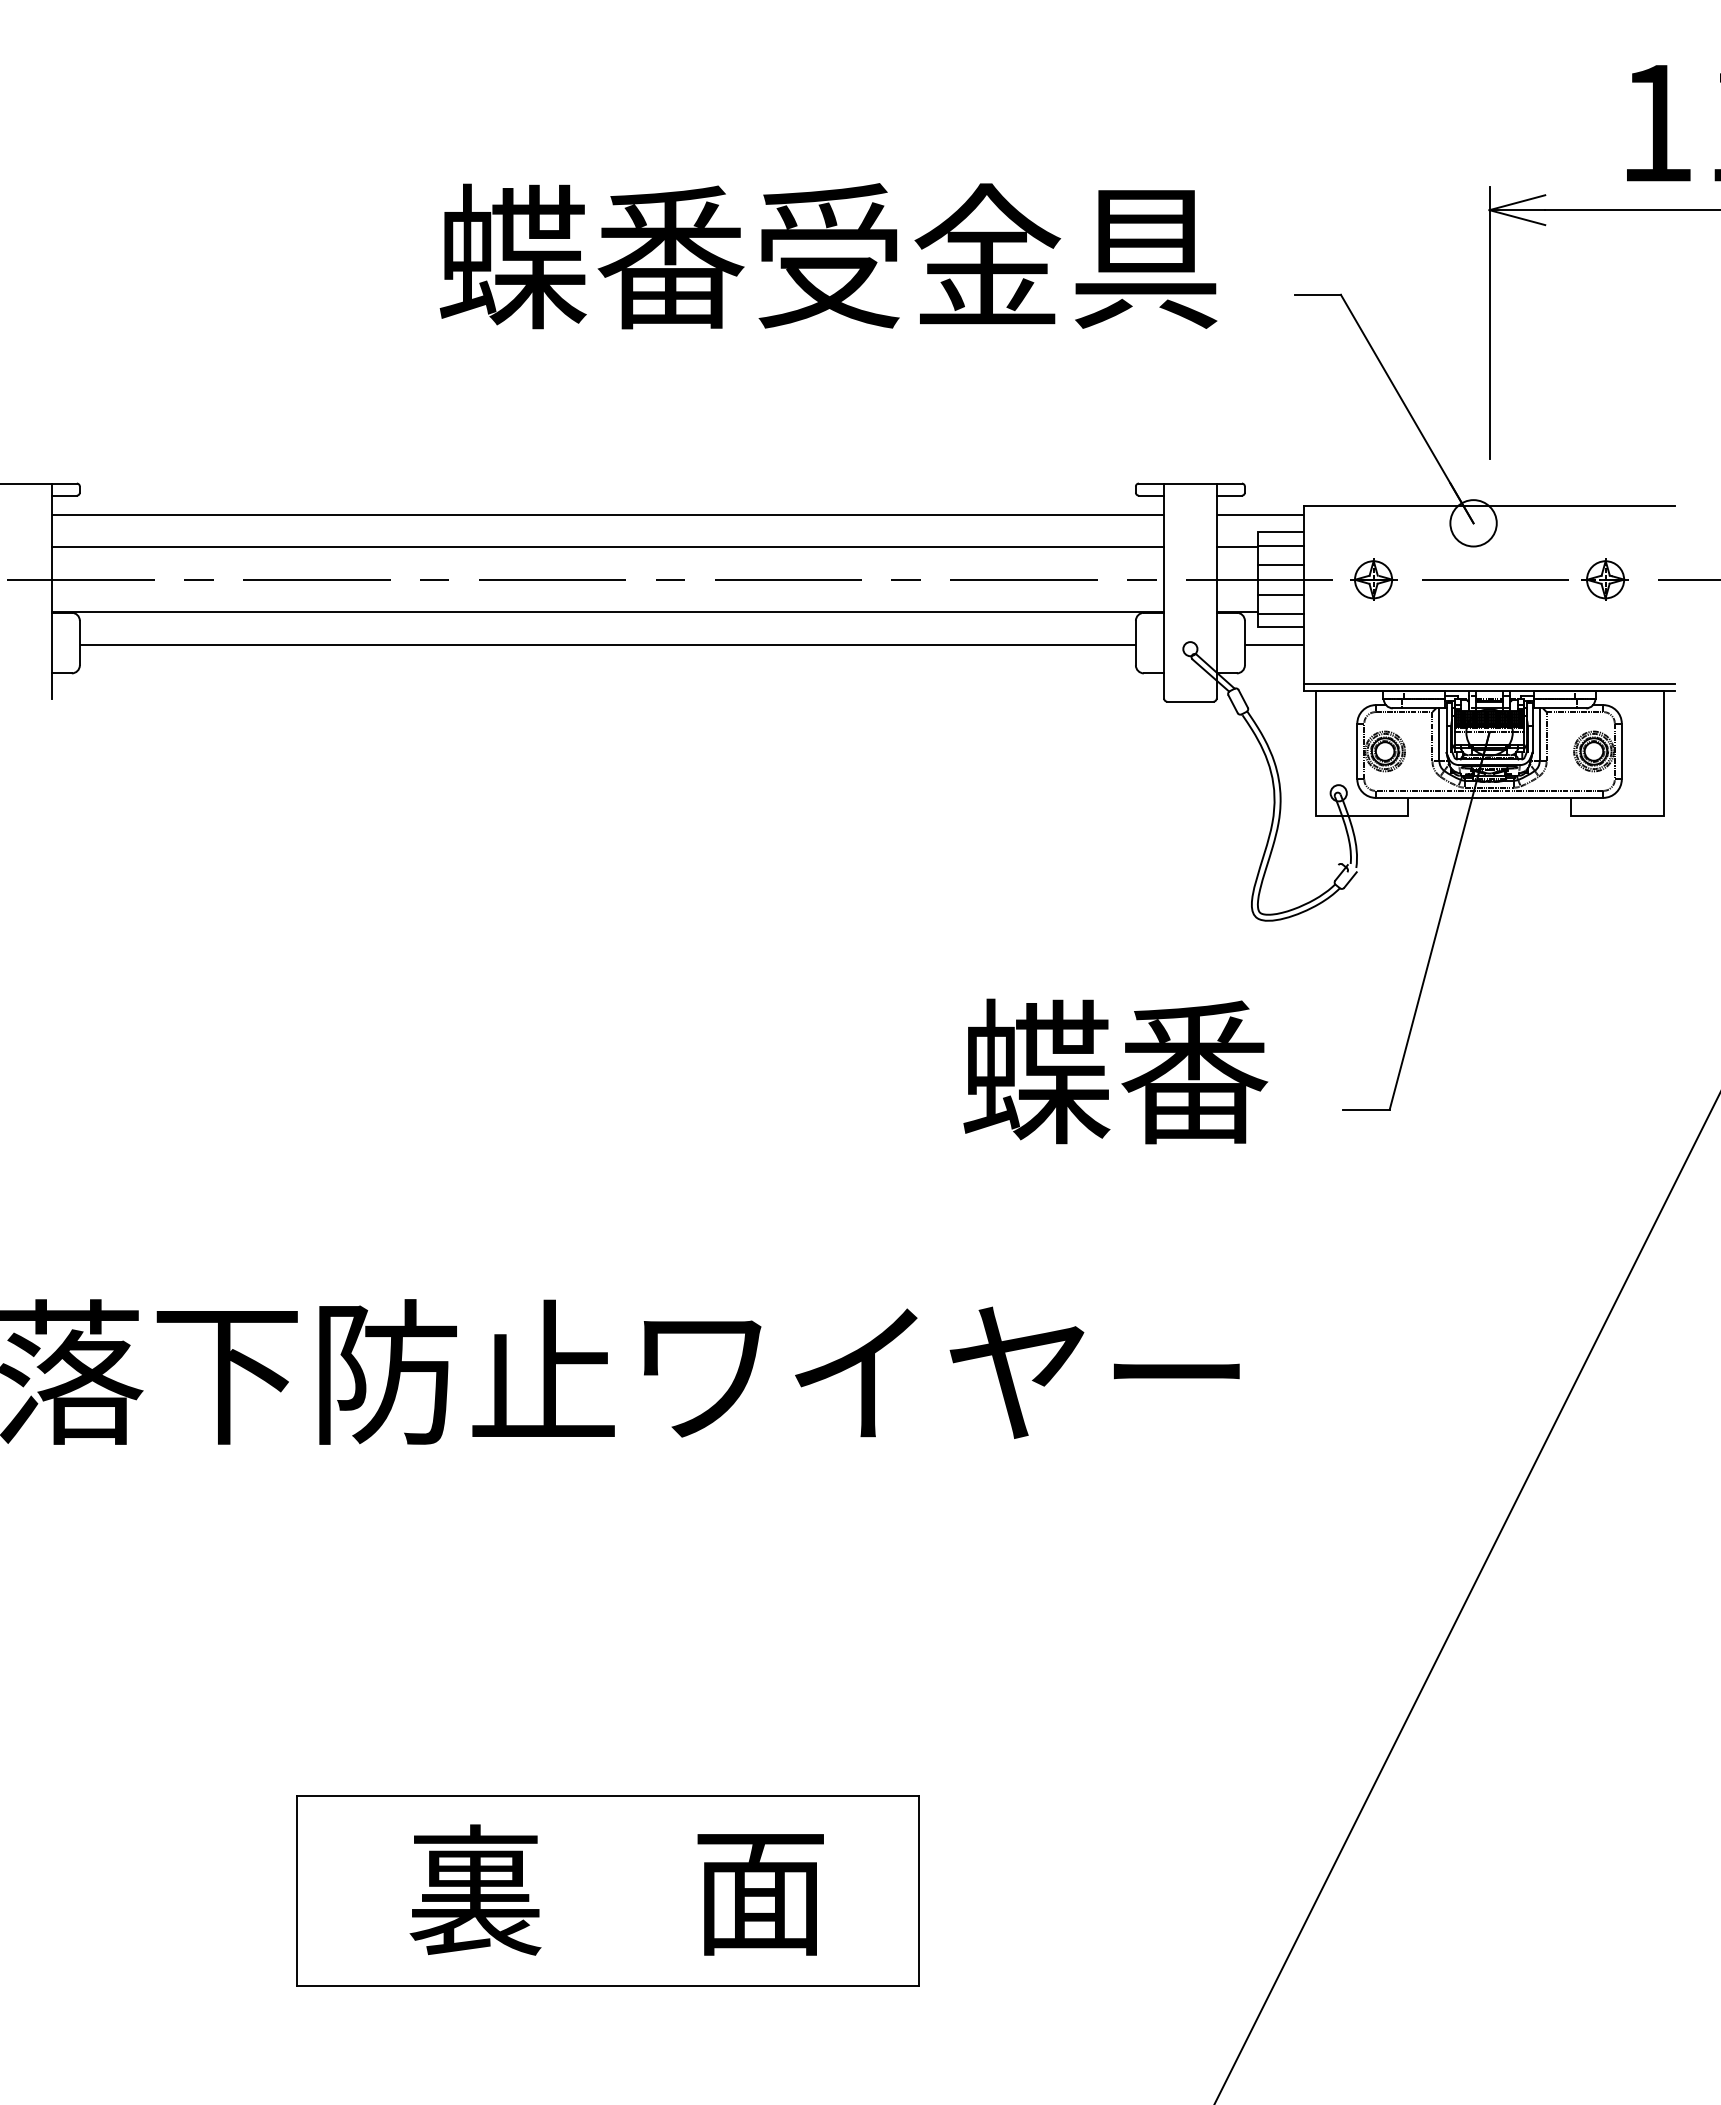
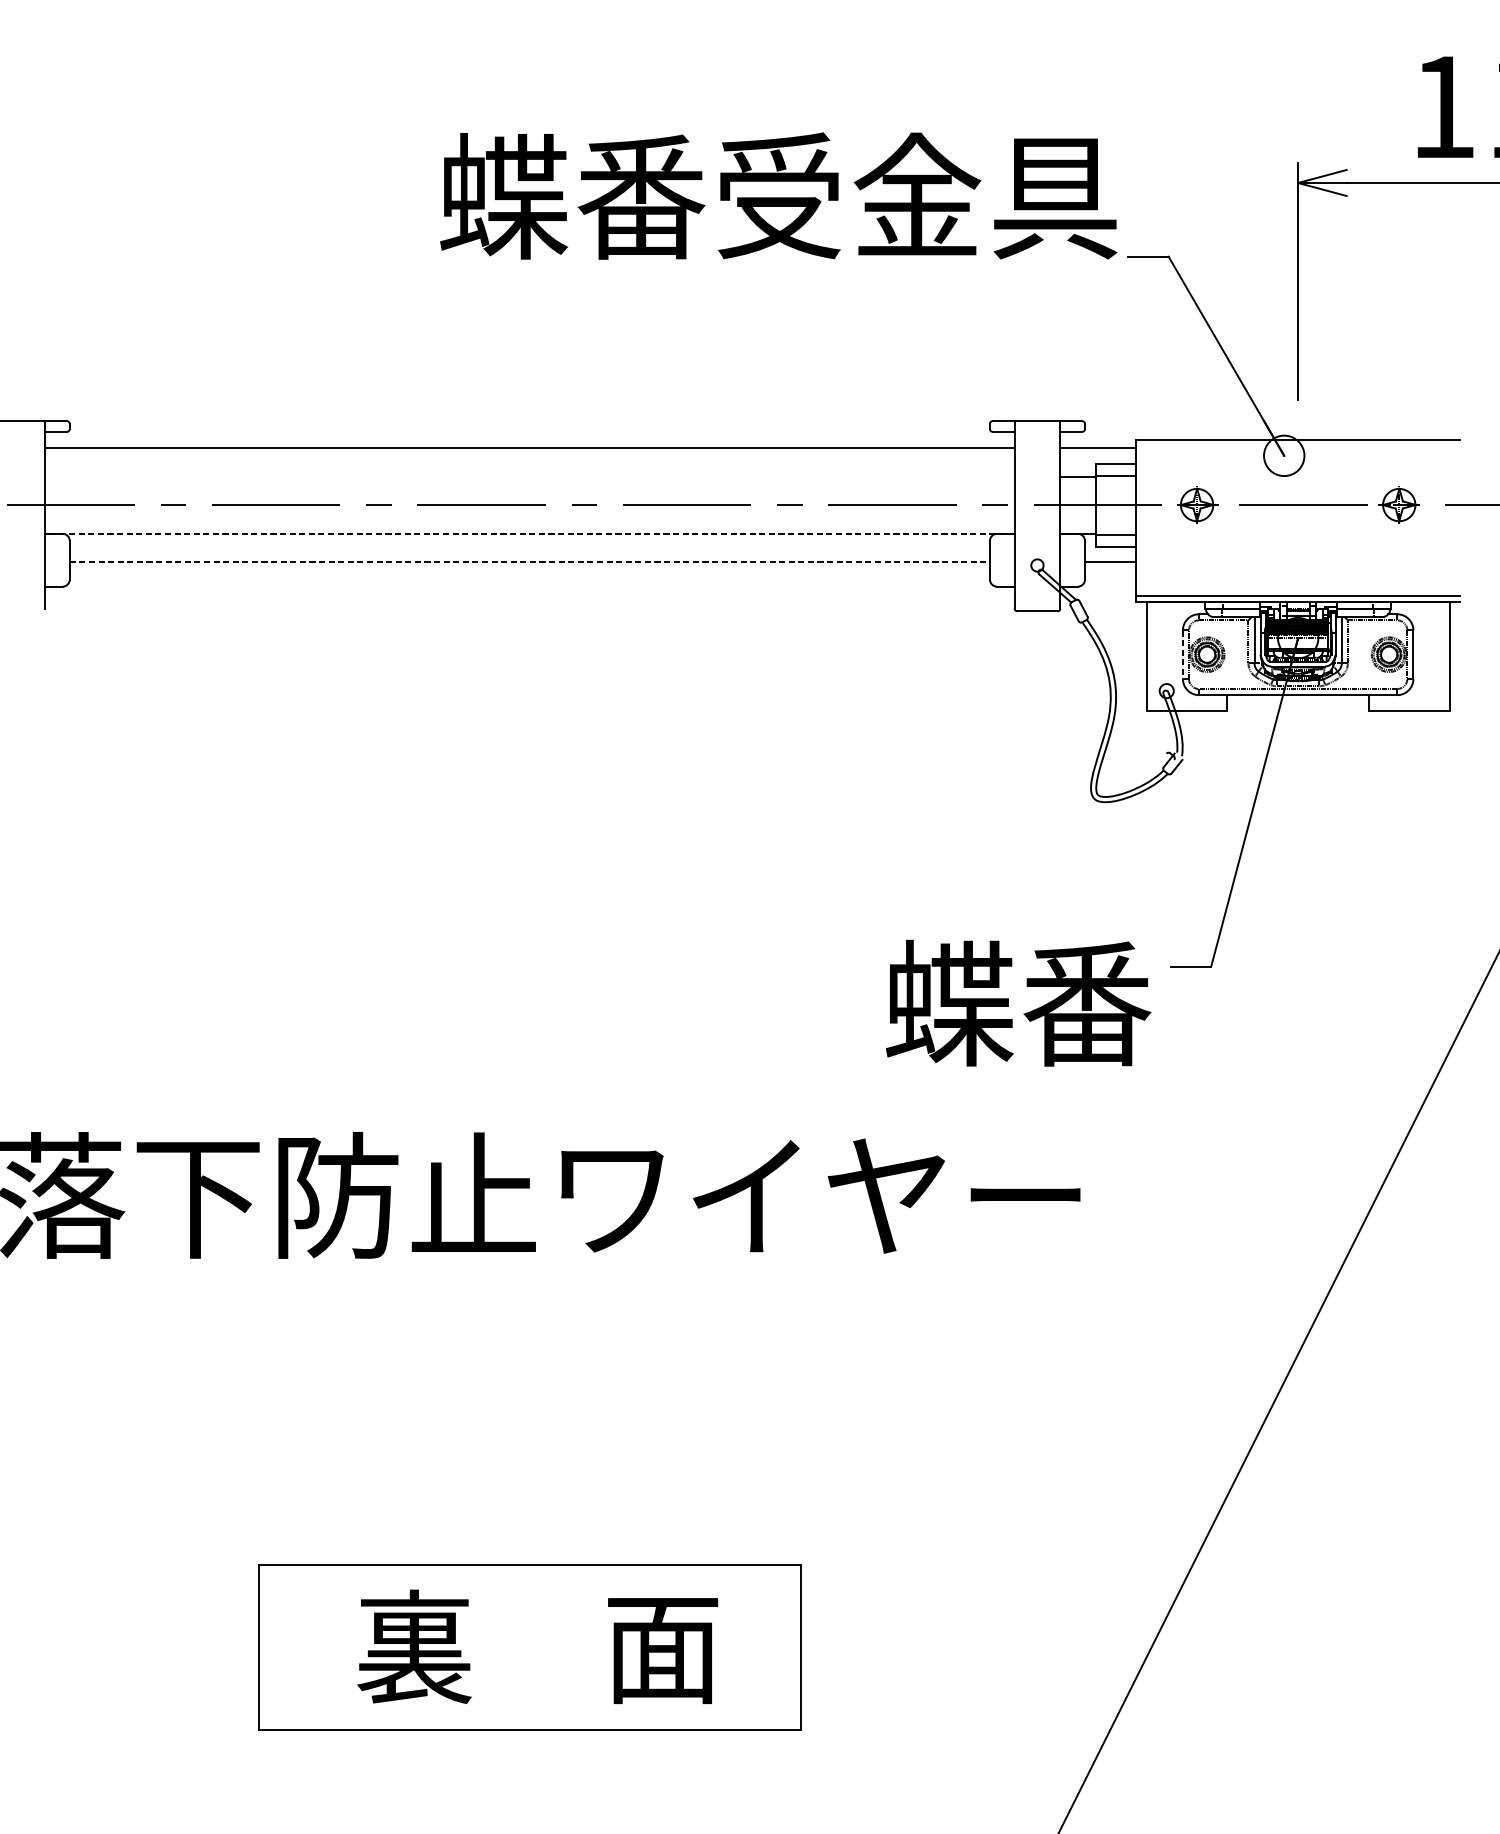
text: (828, 256) -> (778, 196), moved
line: (607, 547) -> (529, 476), removed
line: (1280, 564) -> (1115, 491), removed
line: (1280, 595) -> (1115, 518), removed
line: (607, 612) -> (529, 533), solid -> dashed
line: (607, 644) -> (529, 561), solid -> dashed
line: (1357, 751) -> (1183, 654), solid -> dashed
text: (1115, 1071) -> (1018, 1003), moved

